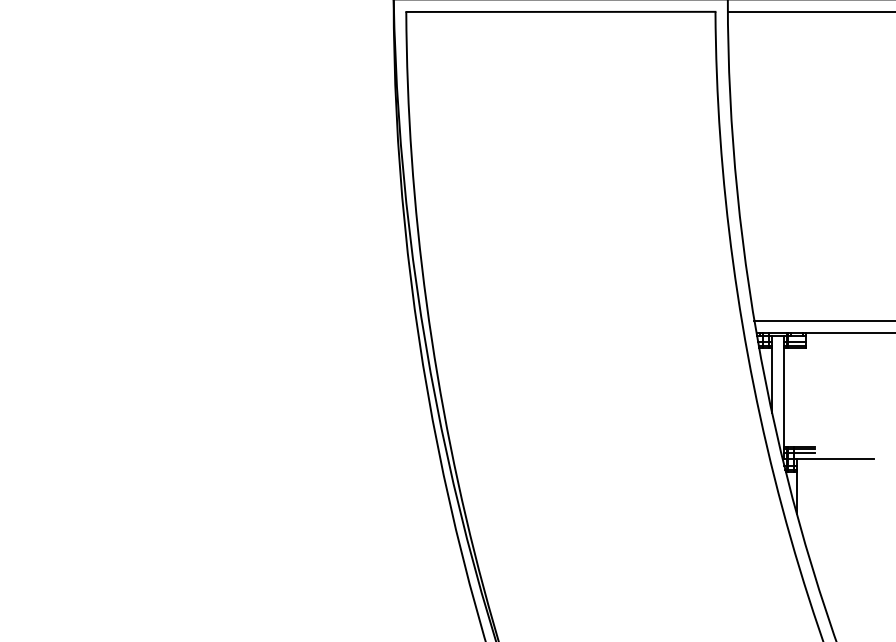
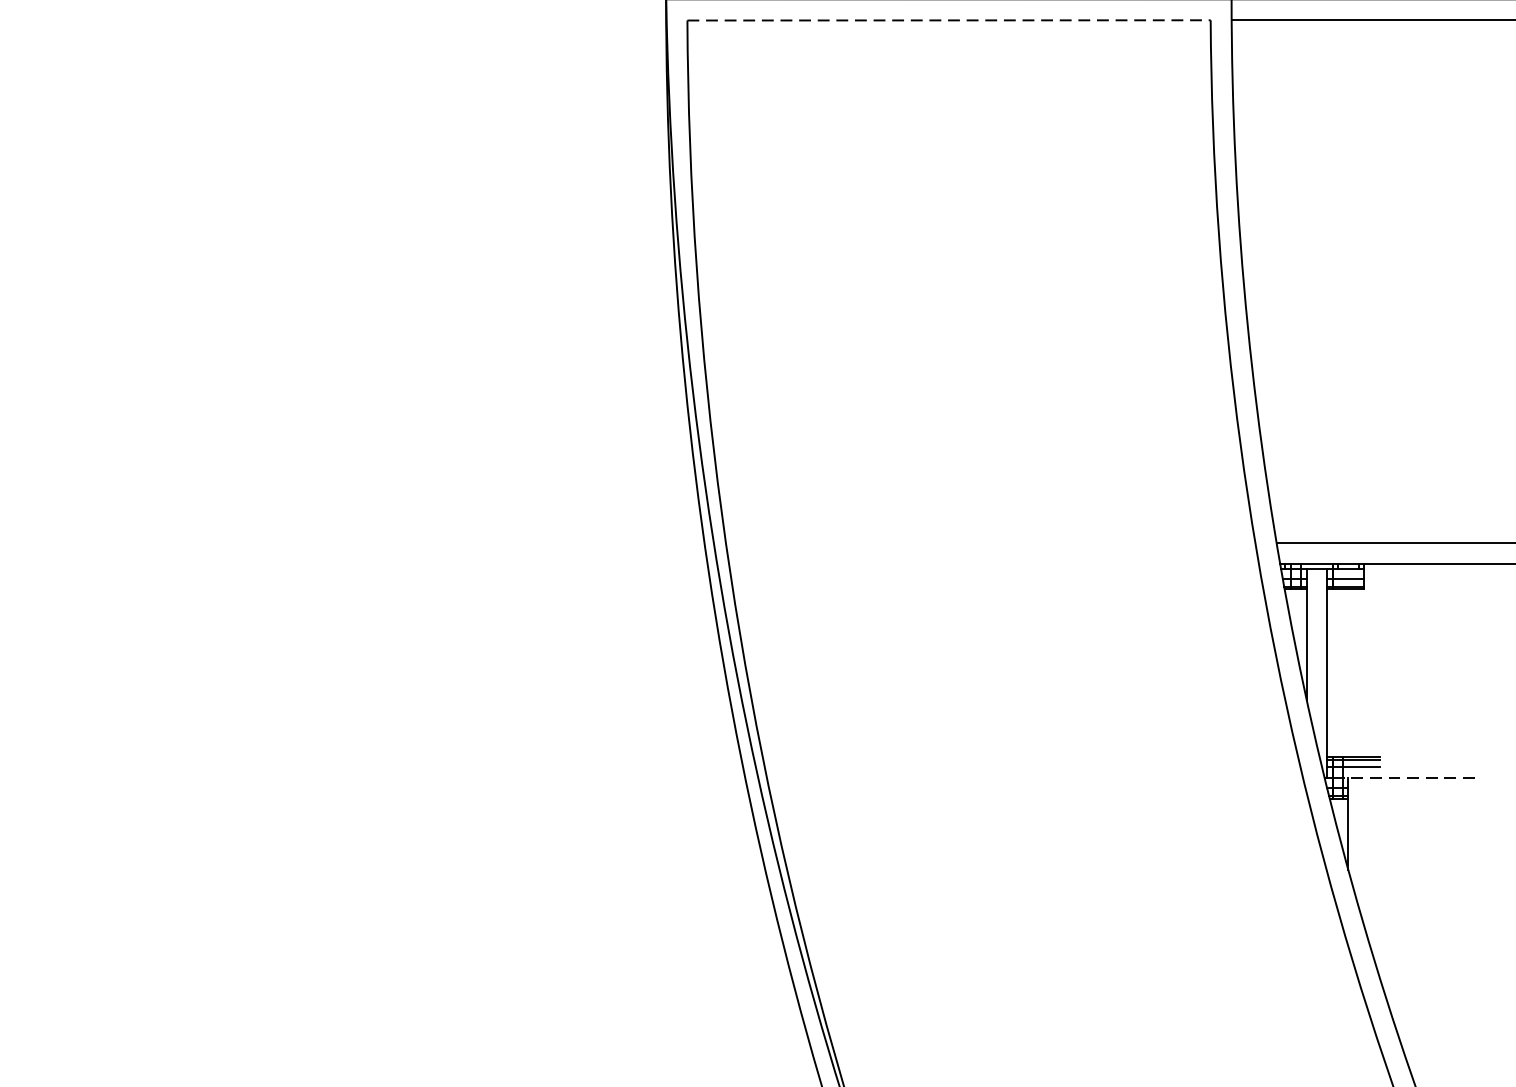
line: (560, 11) -> (948, 19), solid -> dashed
line: (831, 459) -> (1407, 777), solid -> dashed

